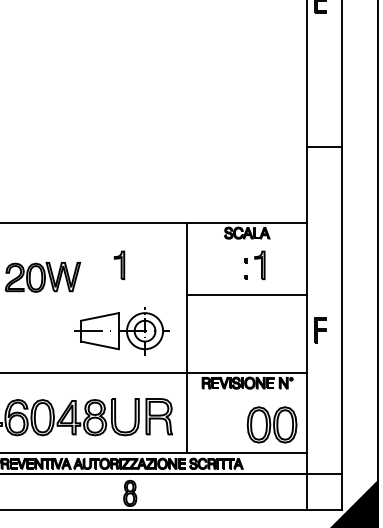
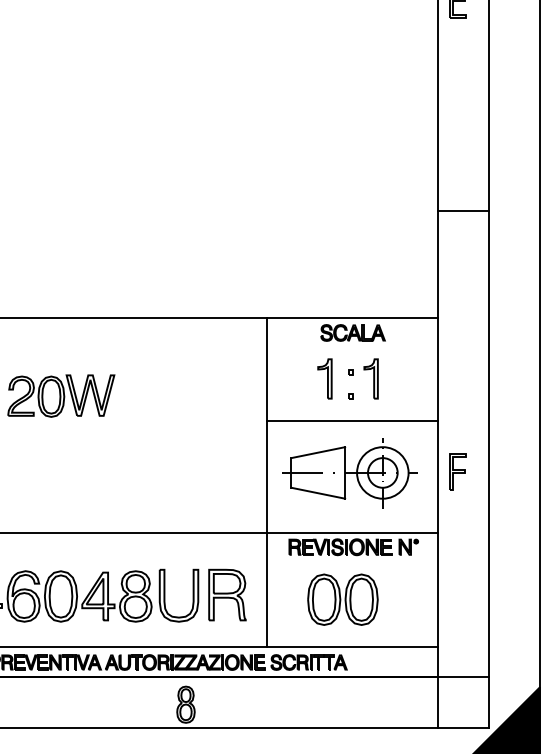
part: (119, 264) -> (324, 377), moved
part: (121, 331) -> (349, 473), moved
part: (271, 424) -> (342, 599), moved

